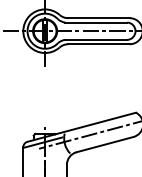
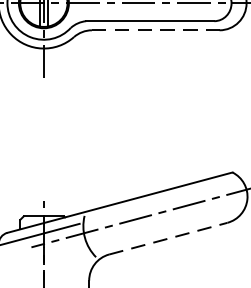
line: (99, 44) -> (156, 30), solid -> dashed
line: (105, 144) -> (169, 238), solid -> dashed

